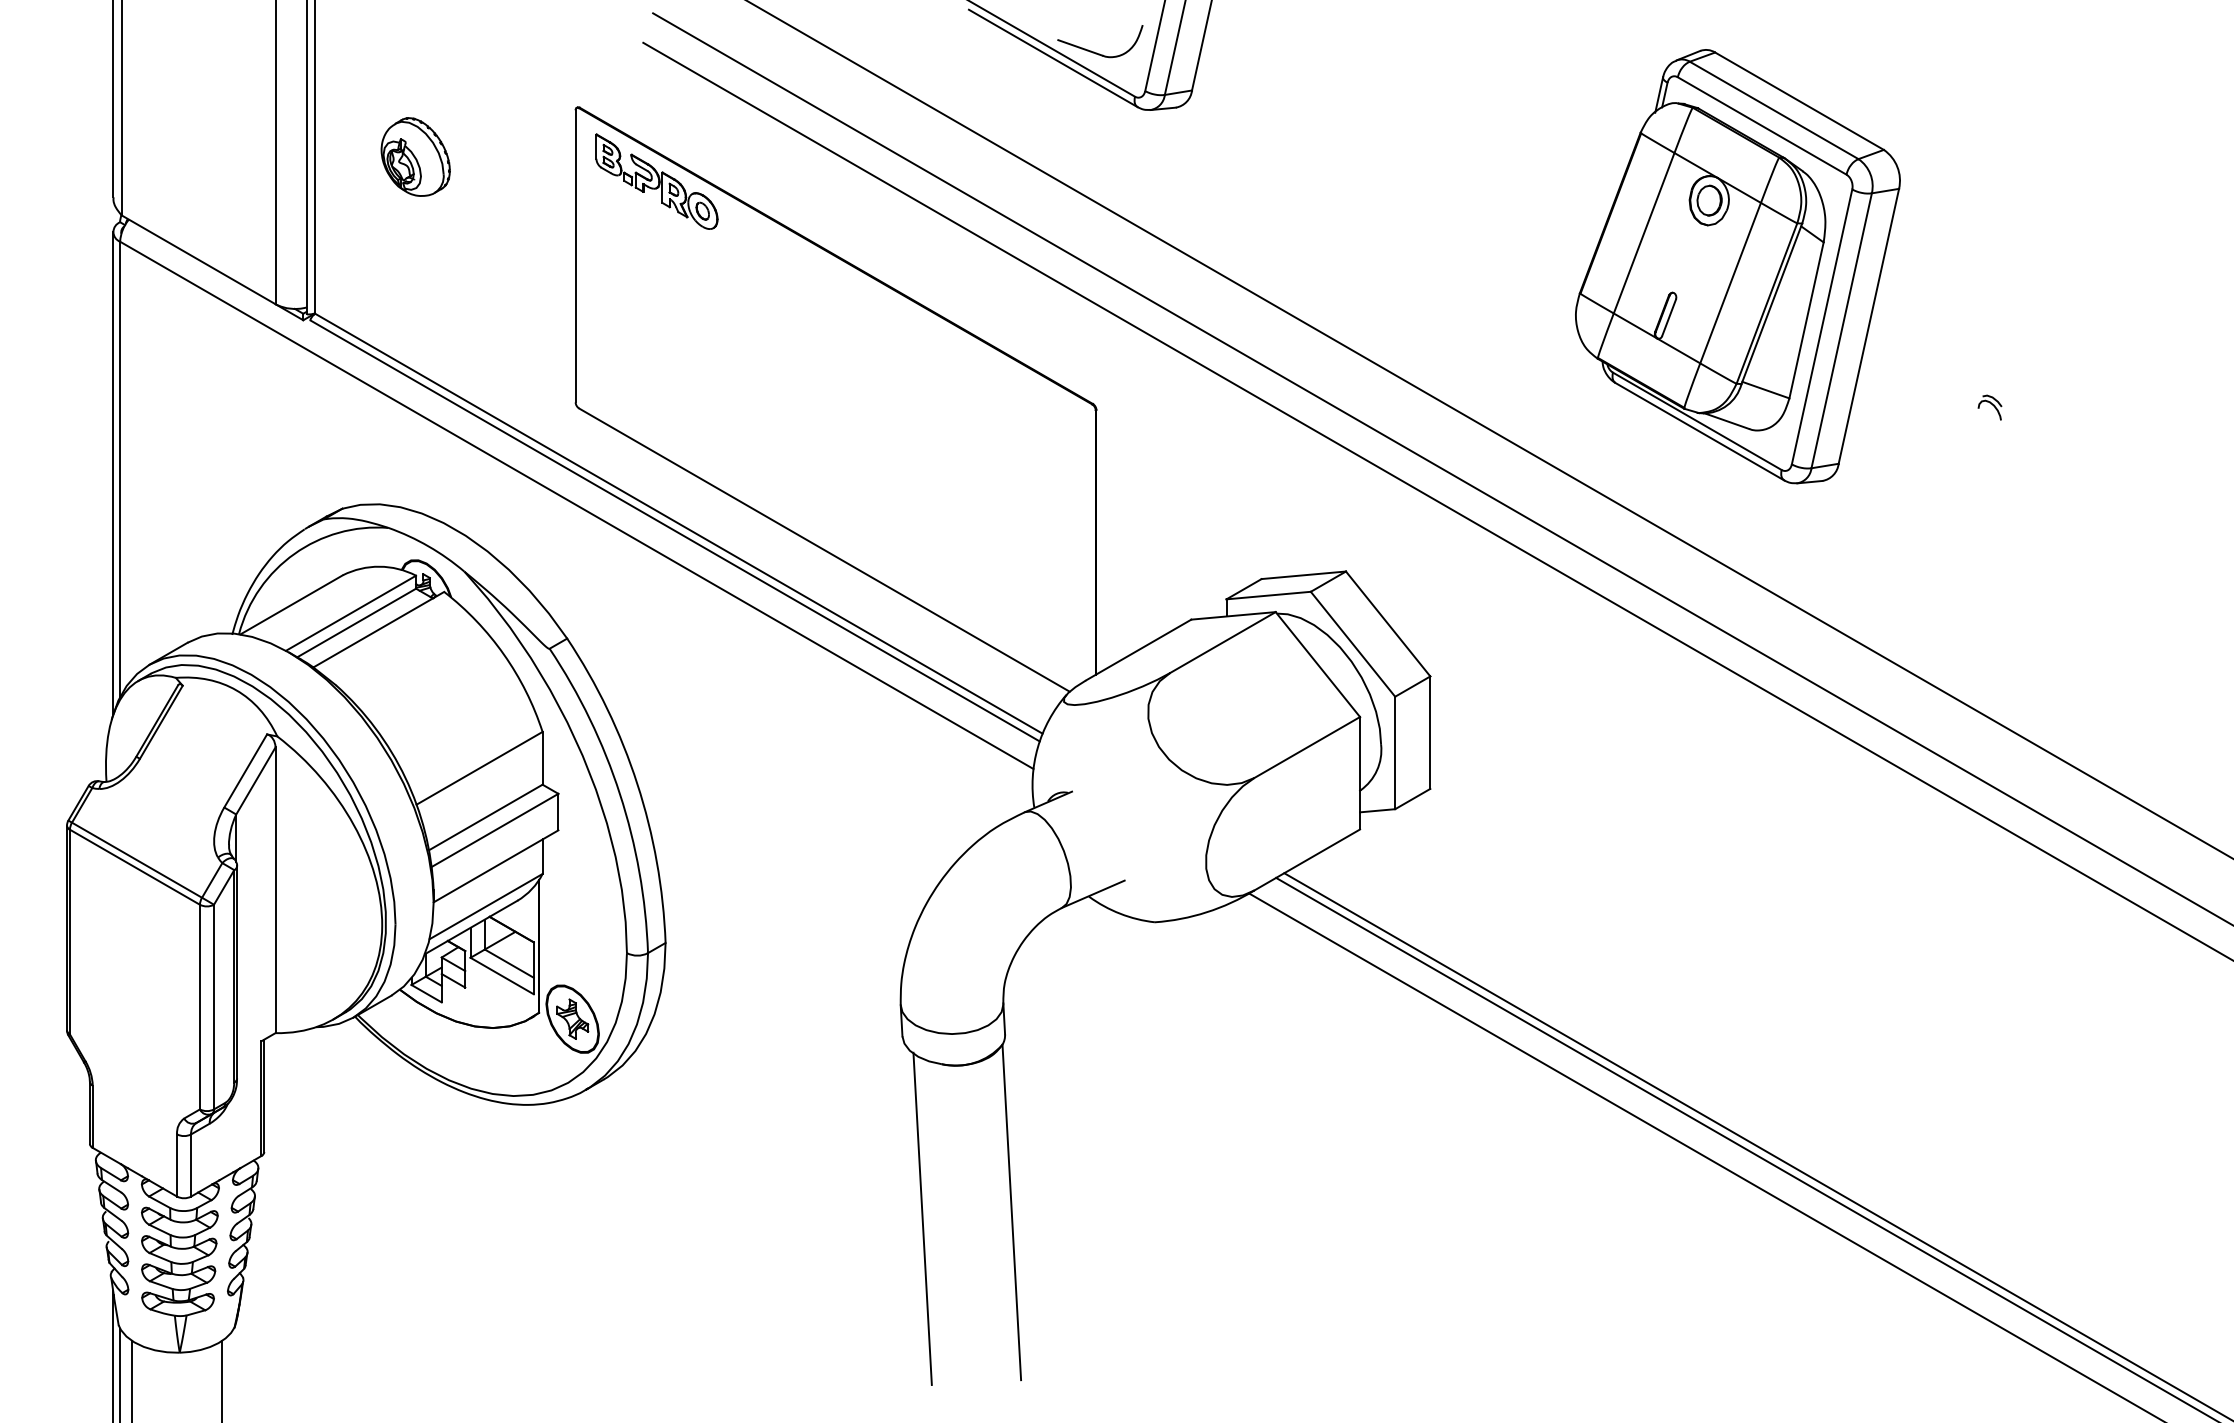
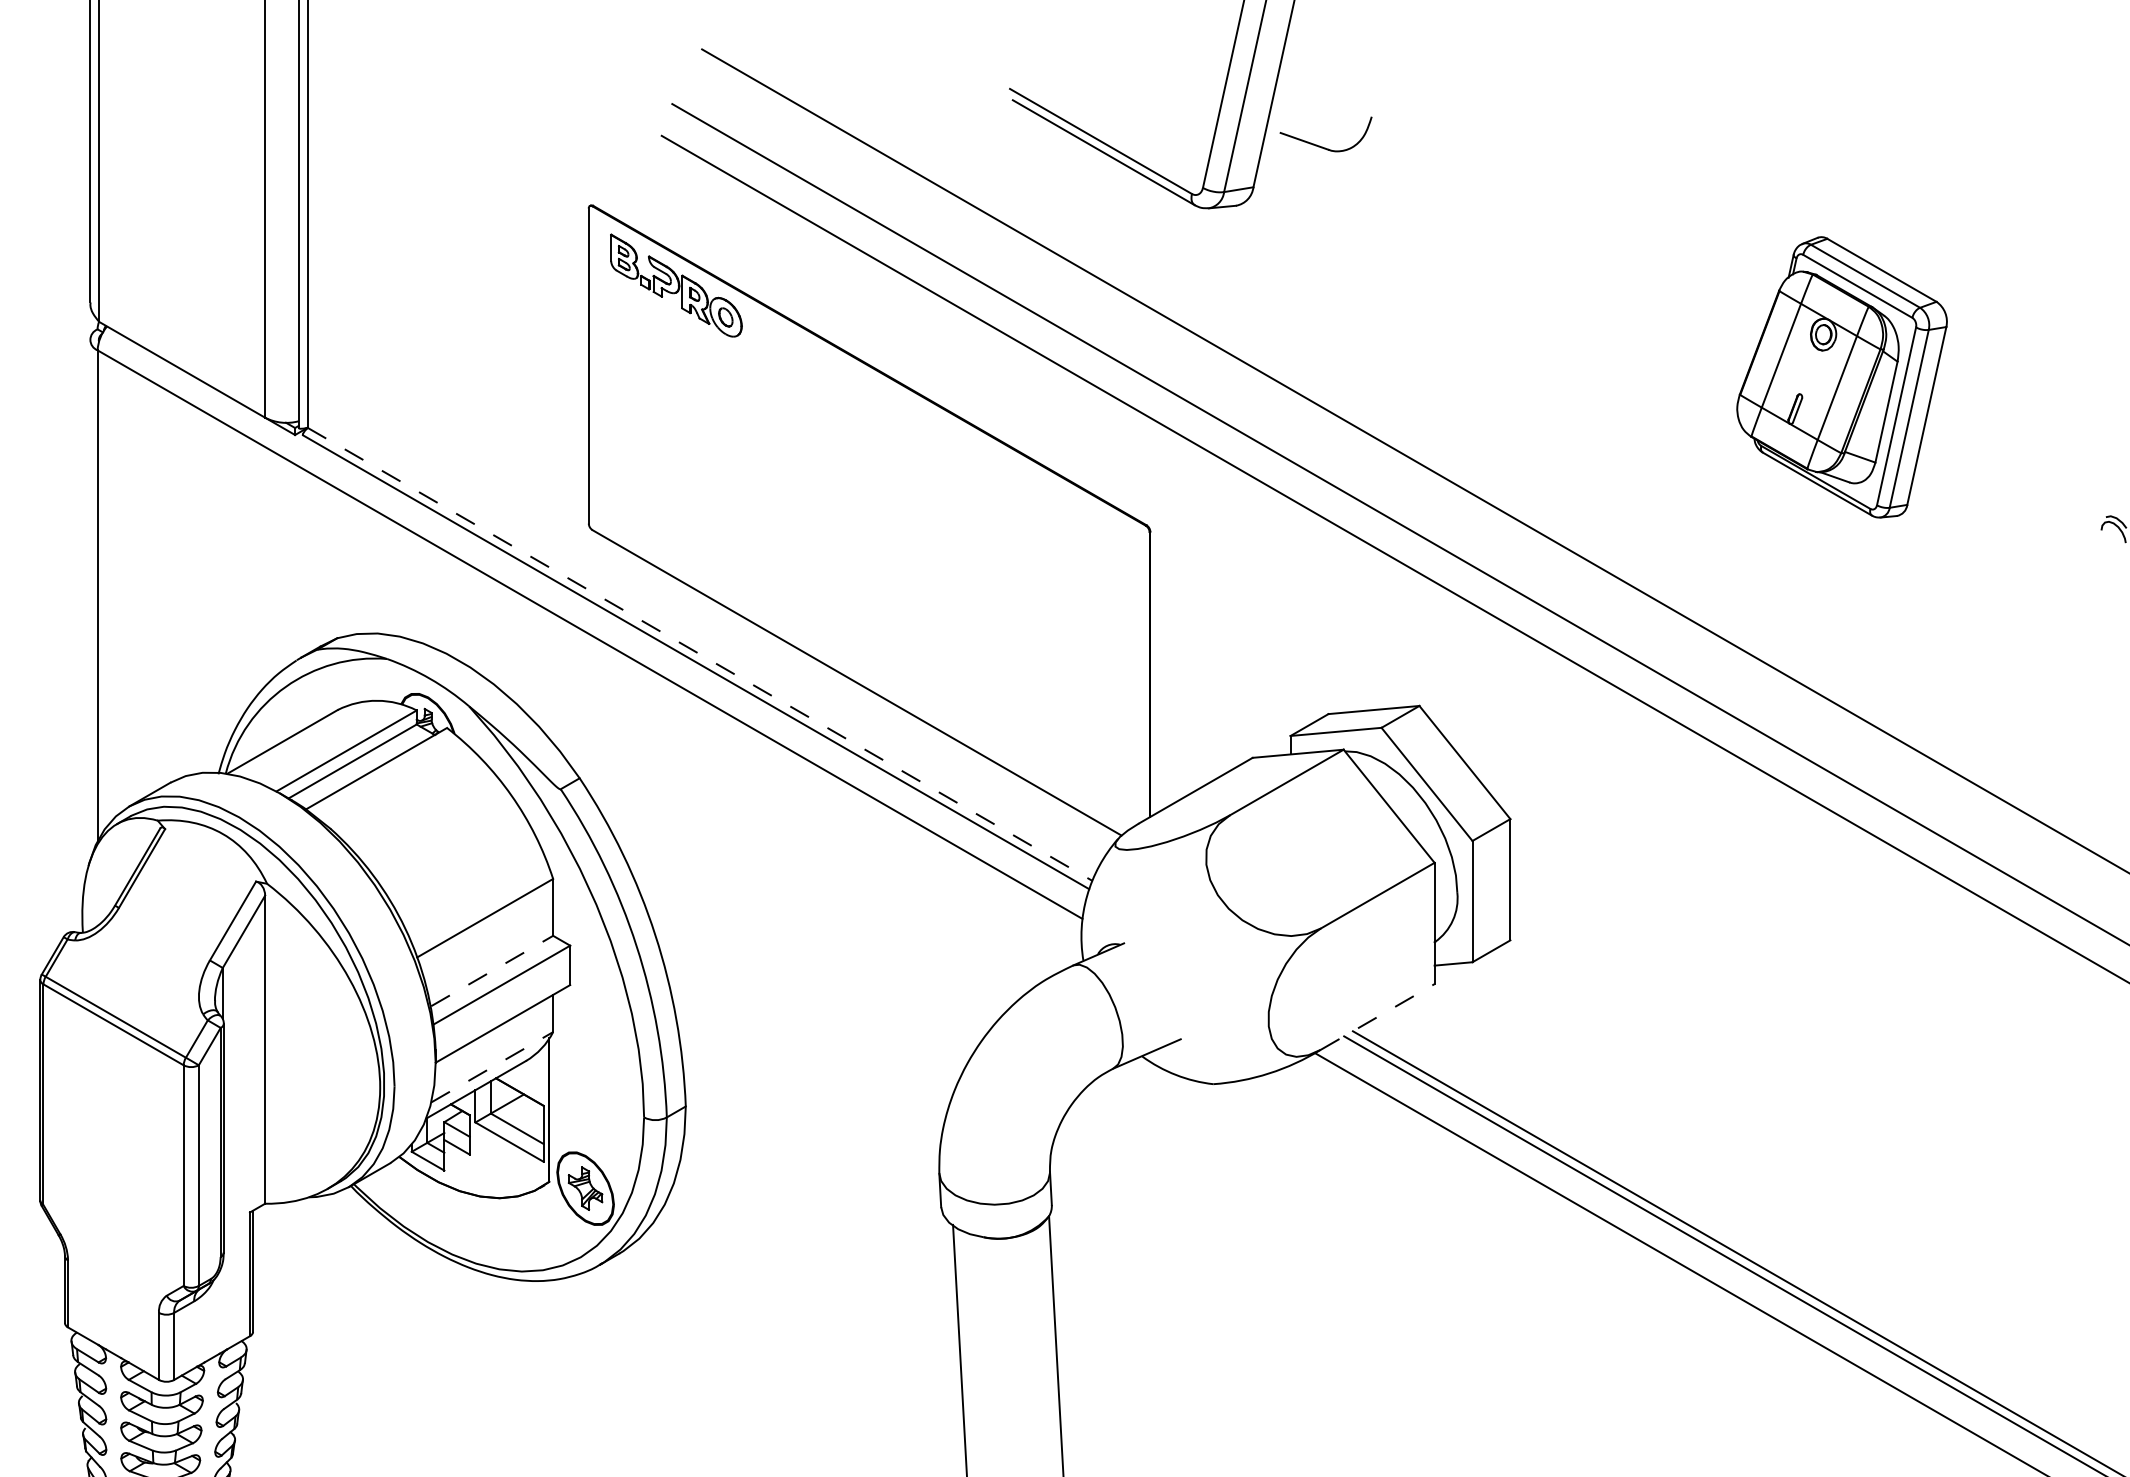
part: (1094, 51) -> (1319, 145), moved
part: (415, 156) -> (416, 258), removed
part: (1737, 266) -> (1841, 377), size x0.6
line: (113, 473) -> (90, 600), removed
line: (679, 523) -> (700, 654), solid -> dashed
line: (486, 817) -> (492, 971), solid -> dashed
line: (1307, 859) -> (1377, 1016), solid -> dashed
line: (486, 906) -> (492, 1067), solid -> dashed

